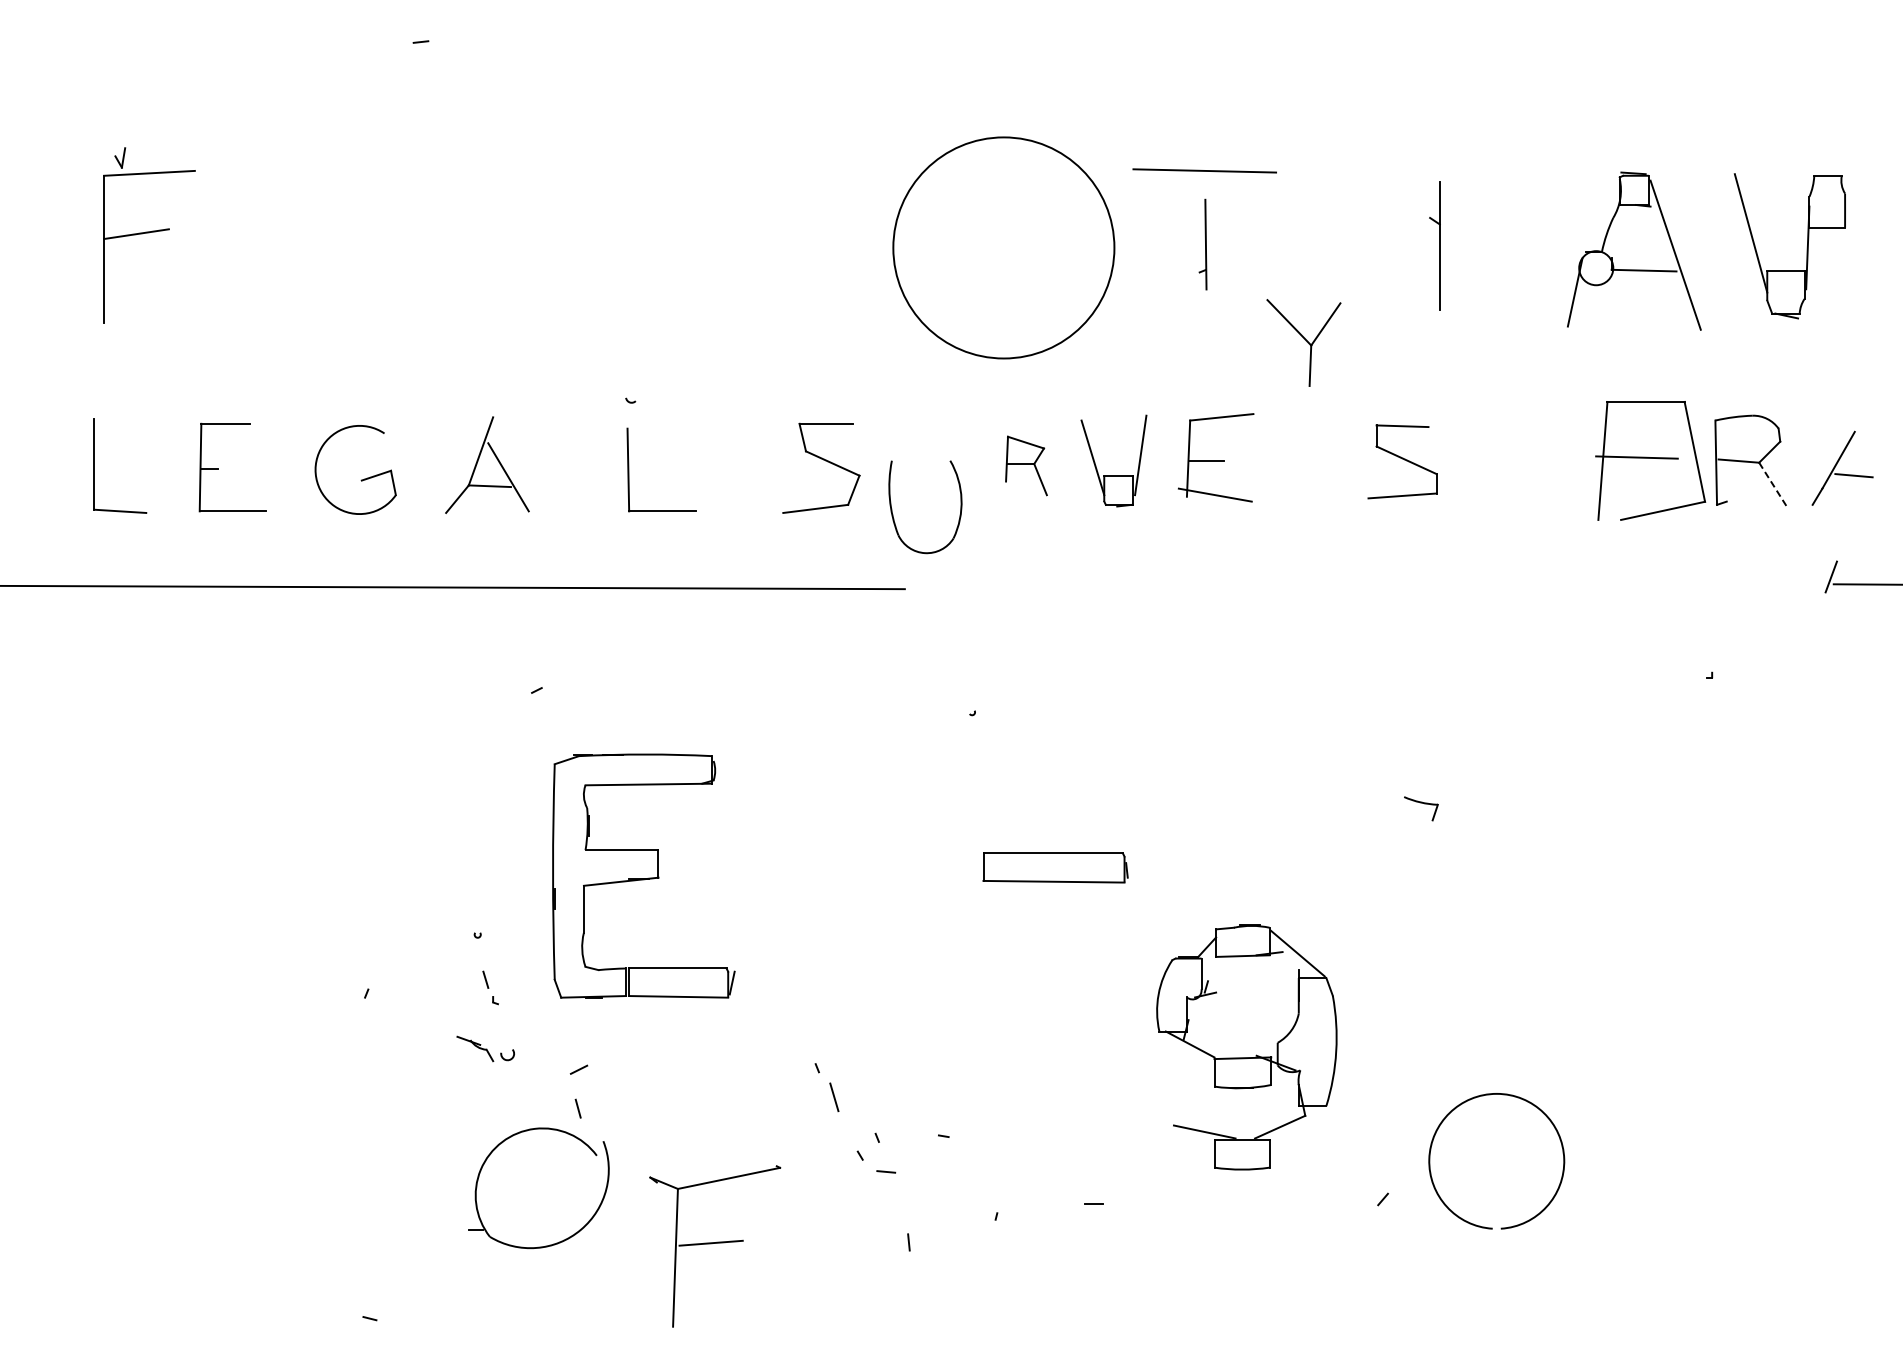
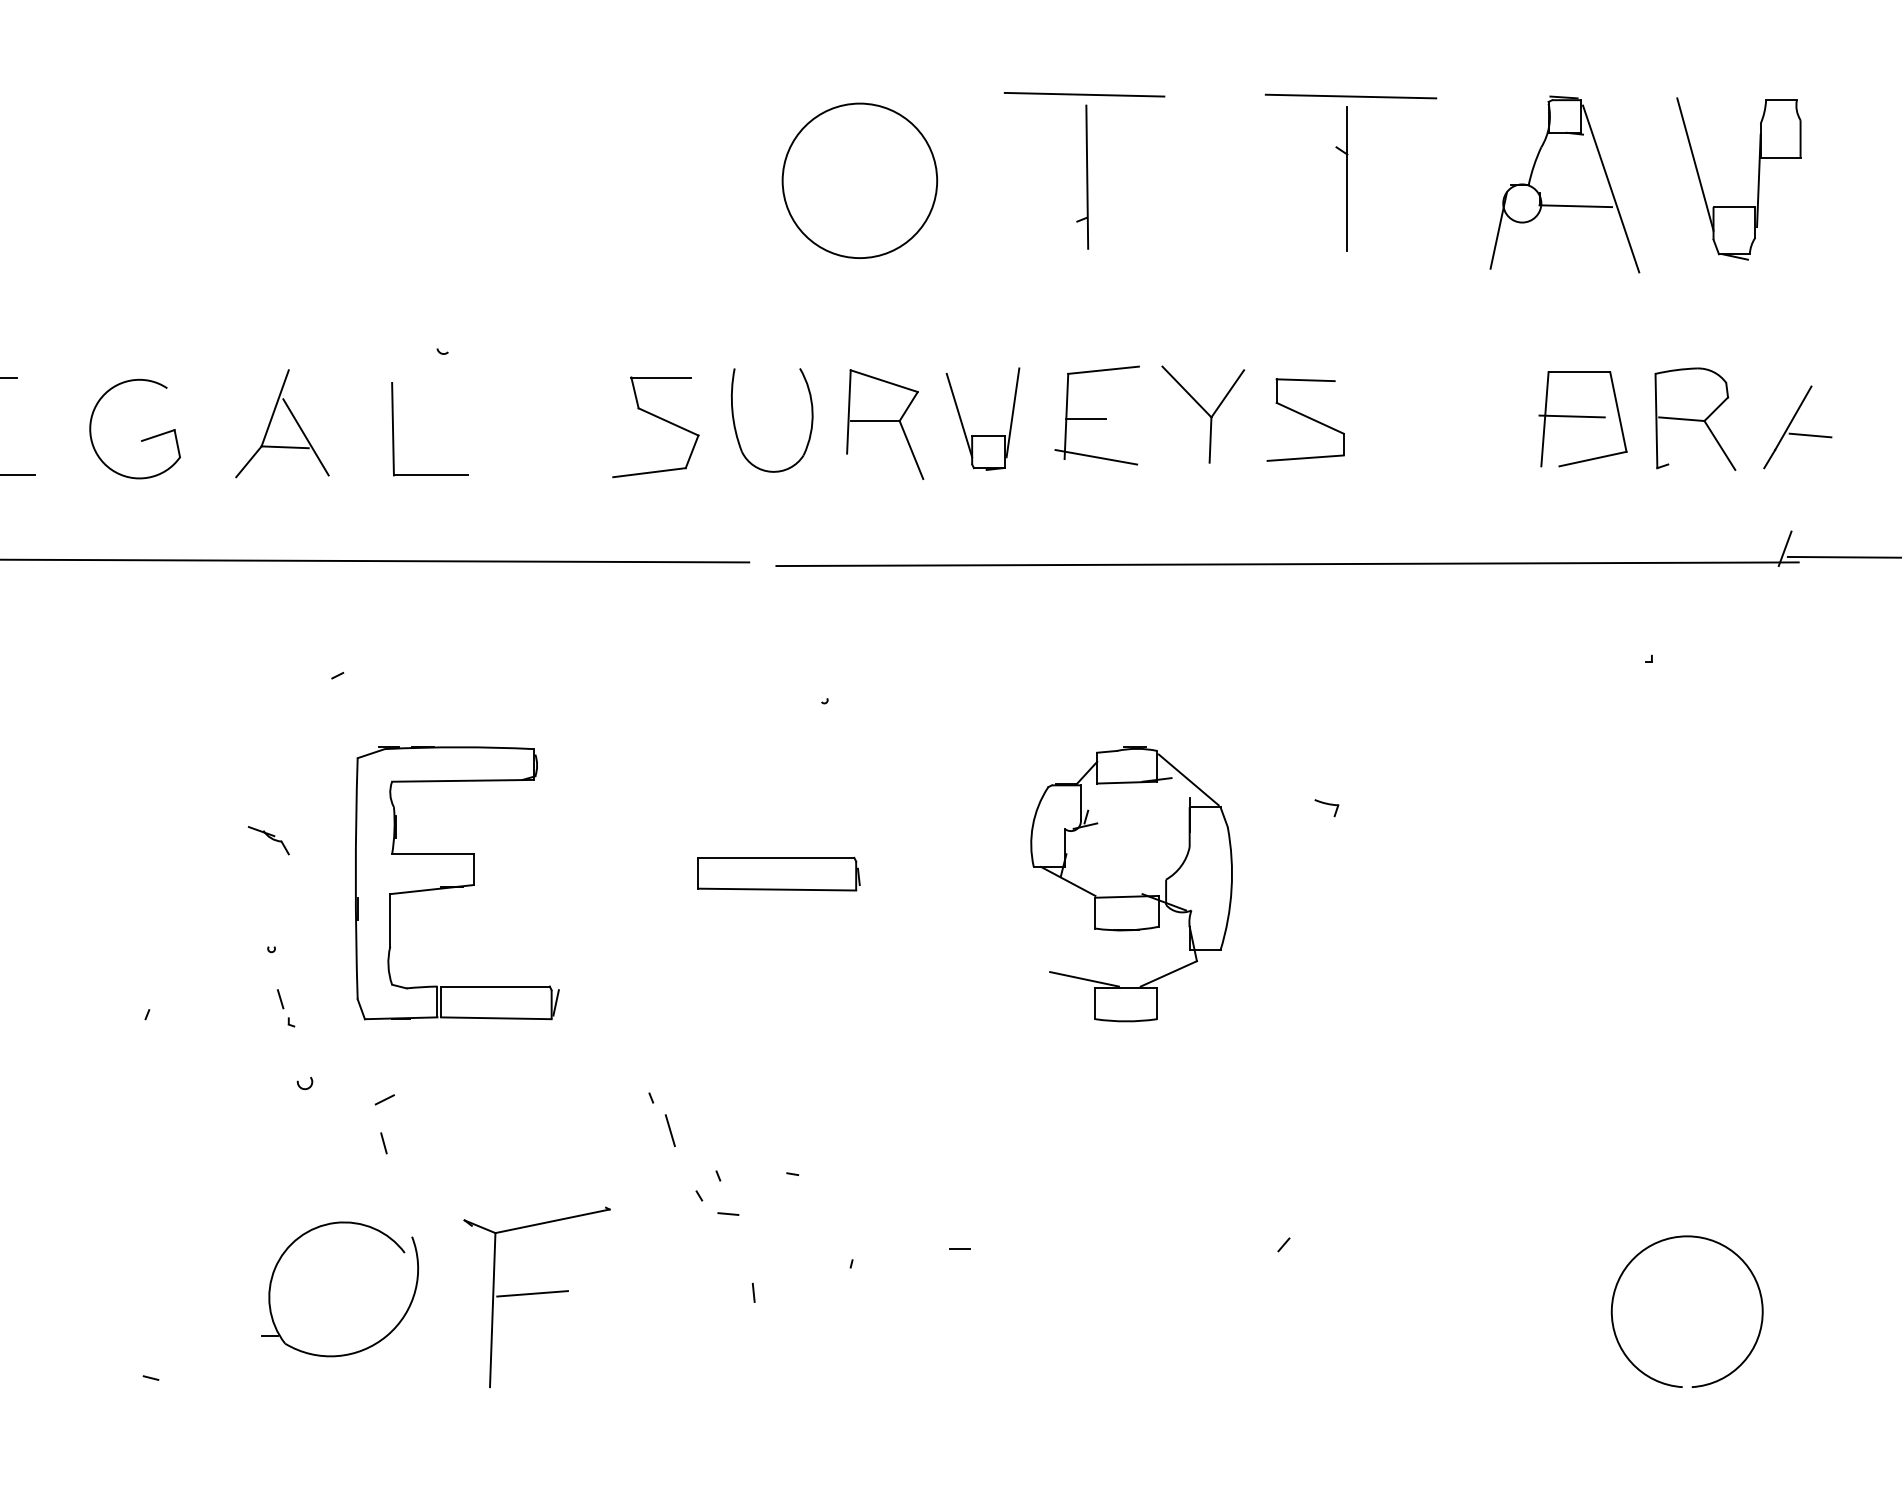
line: (1442, 172) -> (1350, 96), added
part: (1202, 244) -> (1082, 177), size x1.43
circle: (1003, 247) -> (859, 180), size x0.62
part: (1303, 342) -> (1202, 414), moved
part: (1650, 461) -> (1582, 419), size x0.71
part: (1026, 465) -> (885, 424), size x1.67
part: (629, 469) -> (394, 428), moved
line: (1772, 484) -> (1719, 445), dashed -> solid
part: (893, 514) -> (736, 428), moved
line: (1386, 590) -> (1287, 563), added
part: (1421, 808) -> (1326, 807), size x0.62
part: (1055, 867) -> (778, 873), moved
part: (1246, 1047) -> (1131, 884), moved
part: (475, 1048) -> (269, 840), moved
arc: (1447, 1205) -> (1632, 1361), moved
part: (563, 1239) -> (367, 1346), moved

